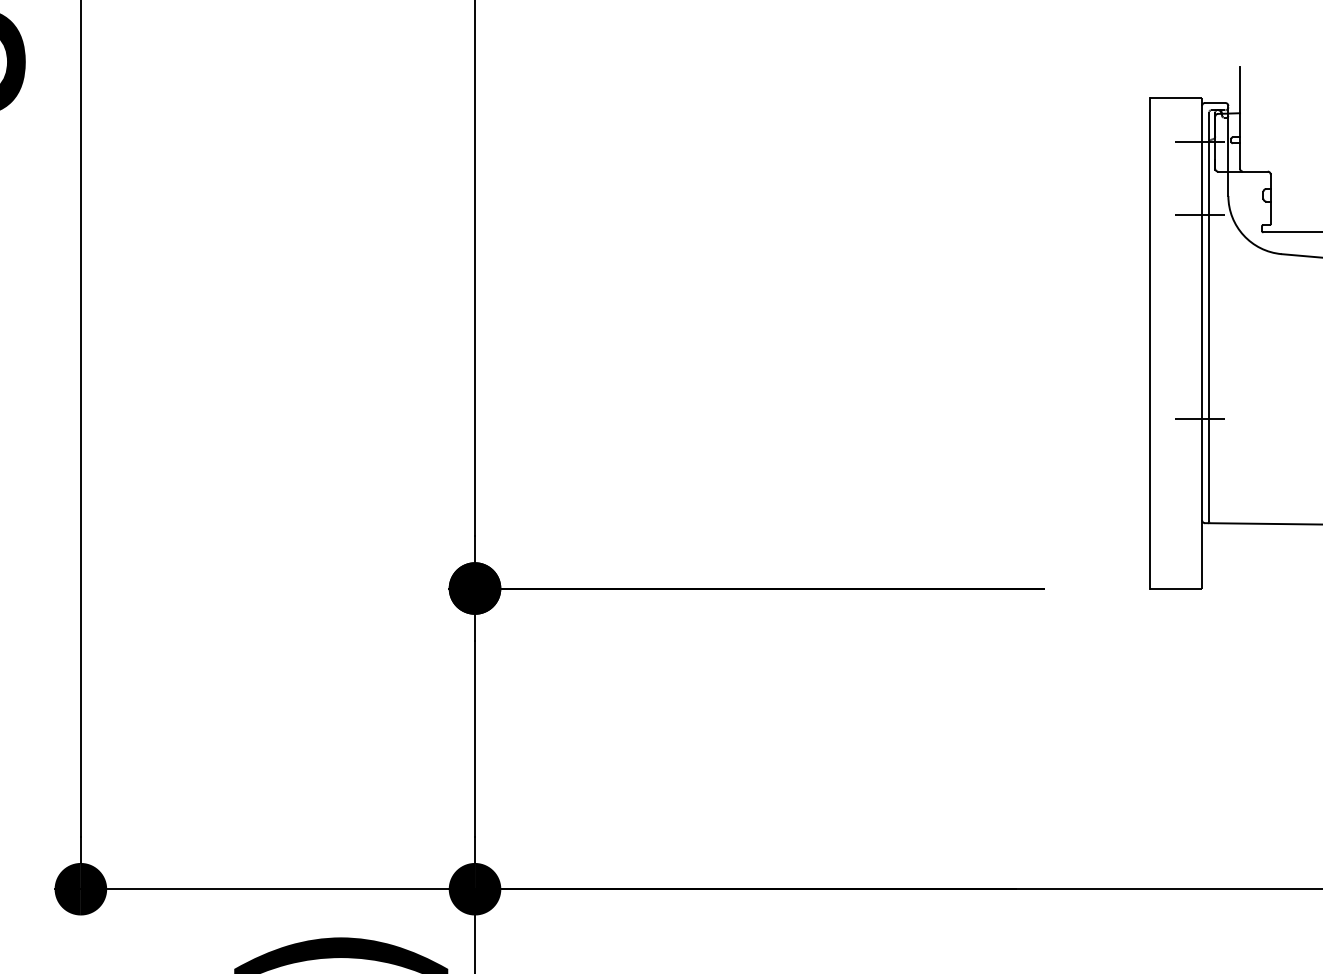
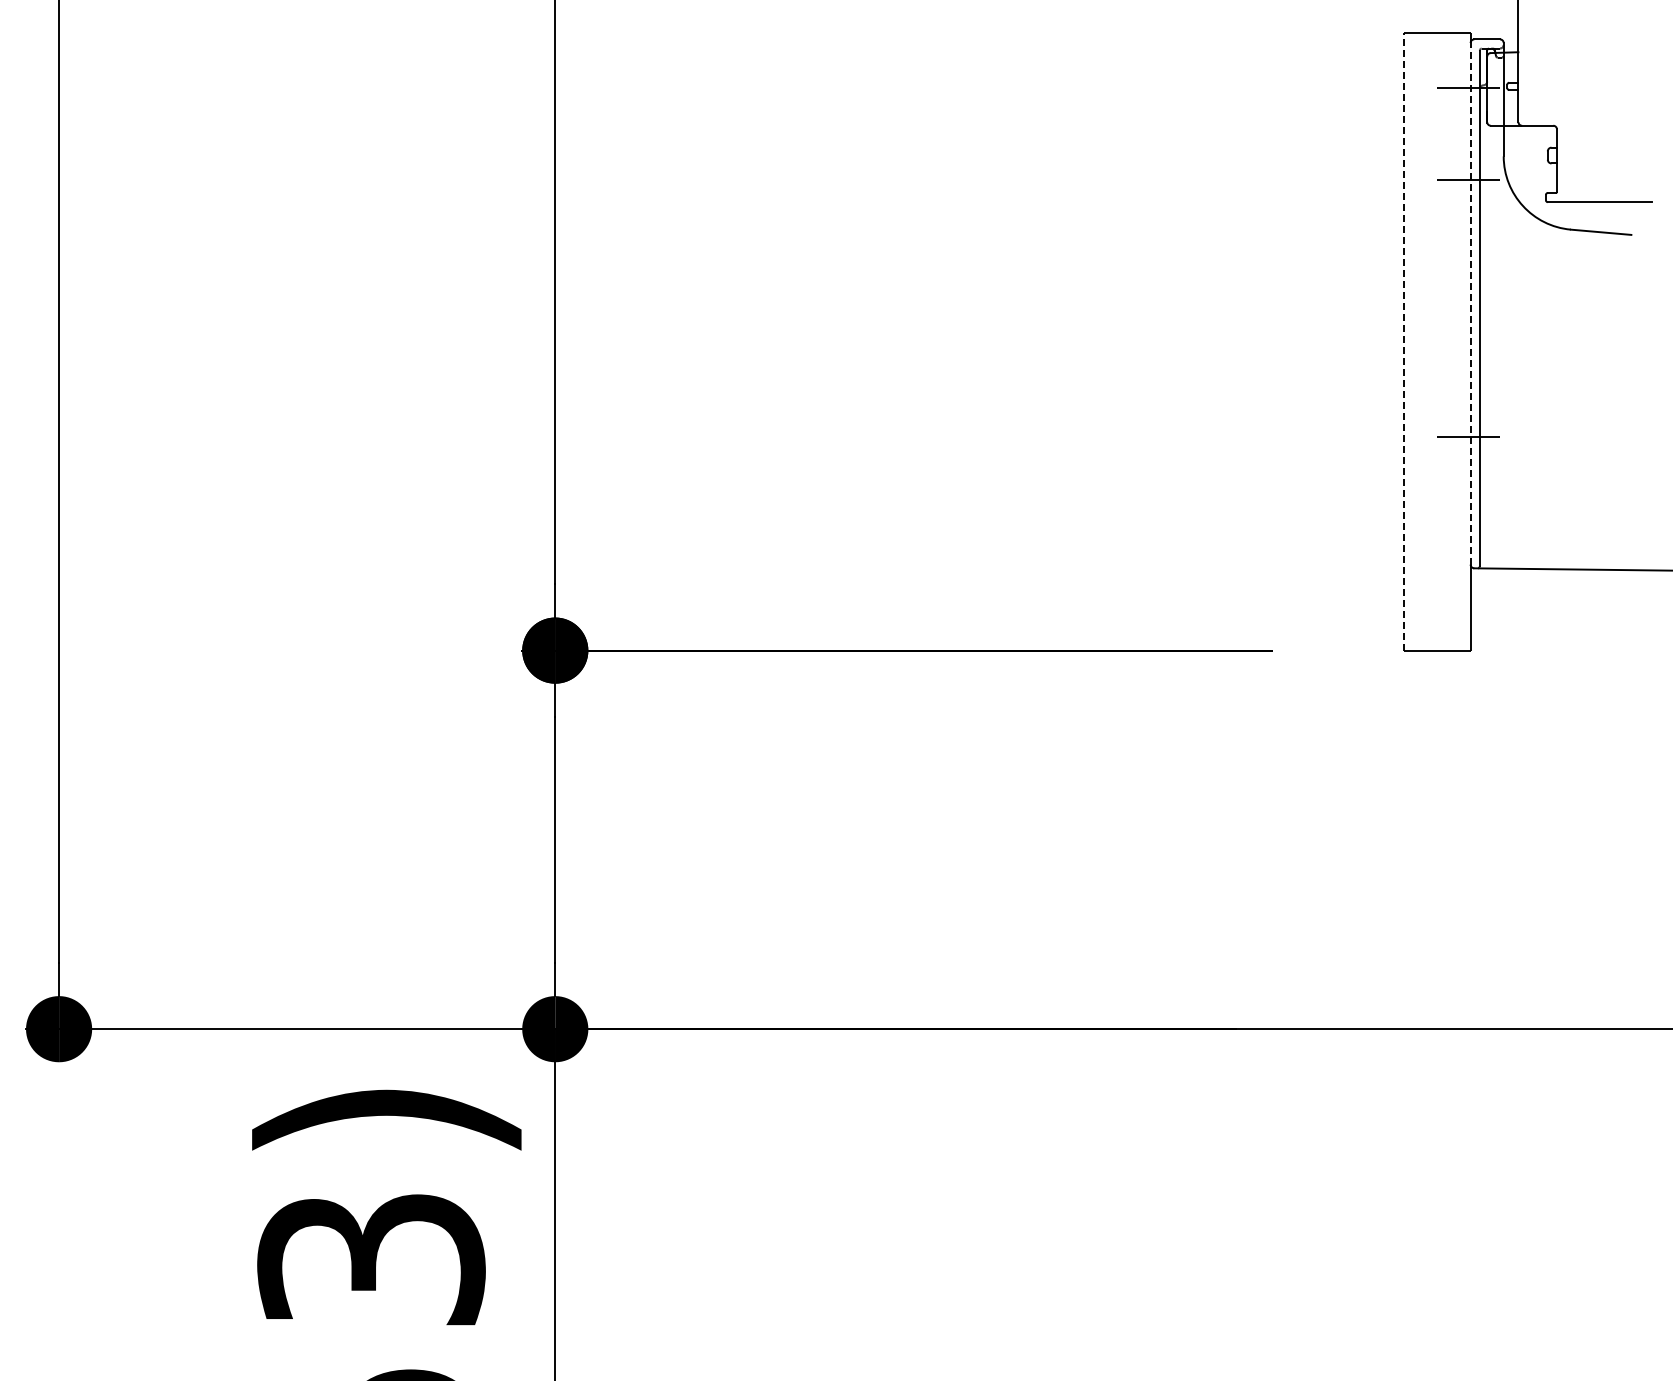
line: (1201, 312) -> (1470, 303), solid -> dashed
line: (1149, 342) -> (1404, 341), solid -> dashed

